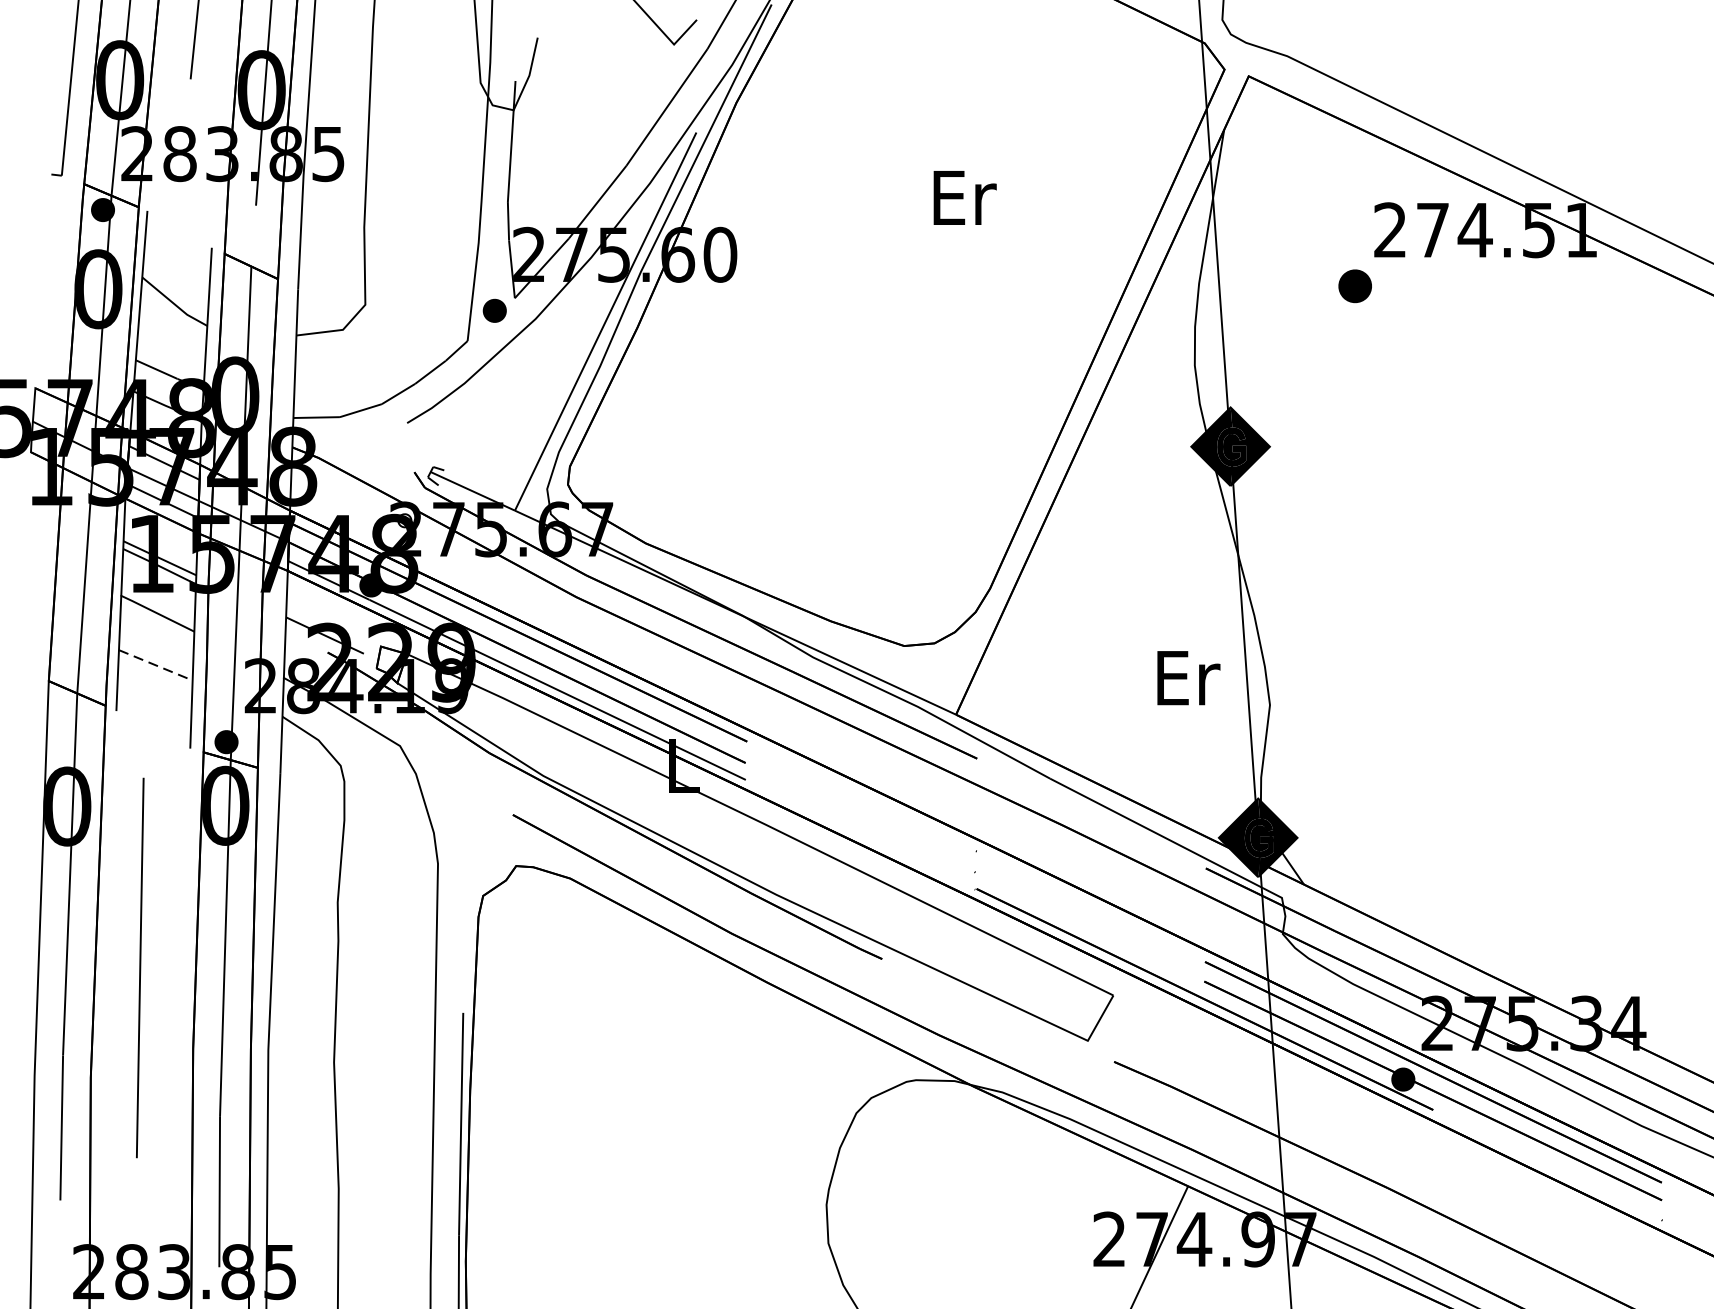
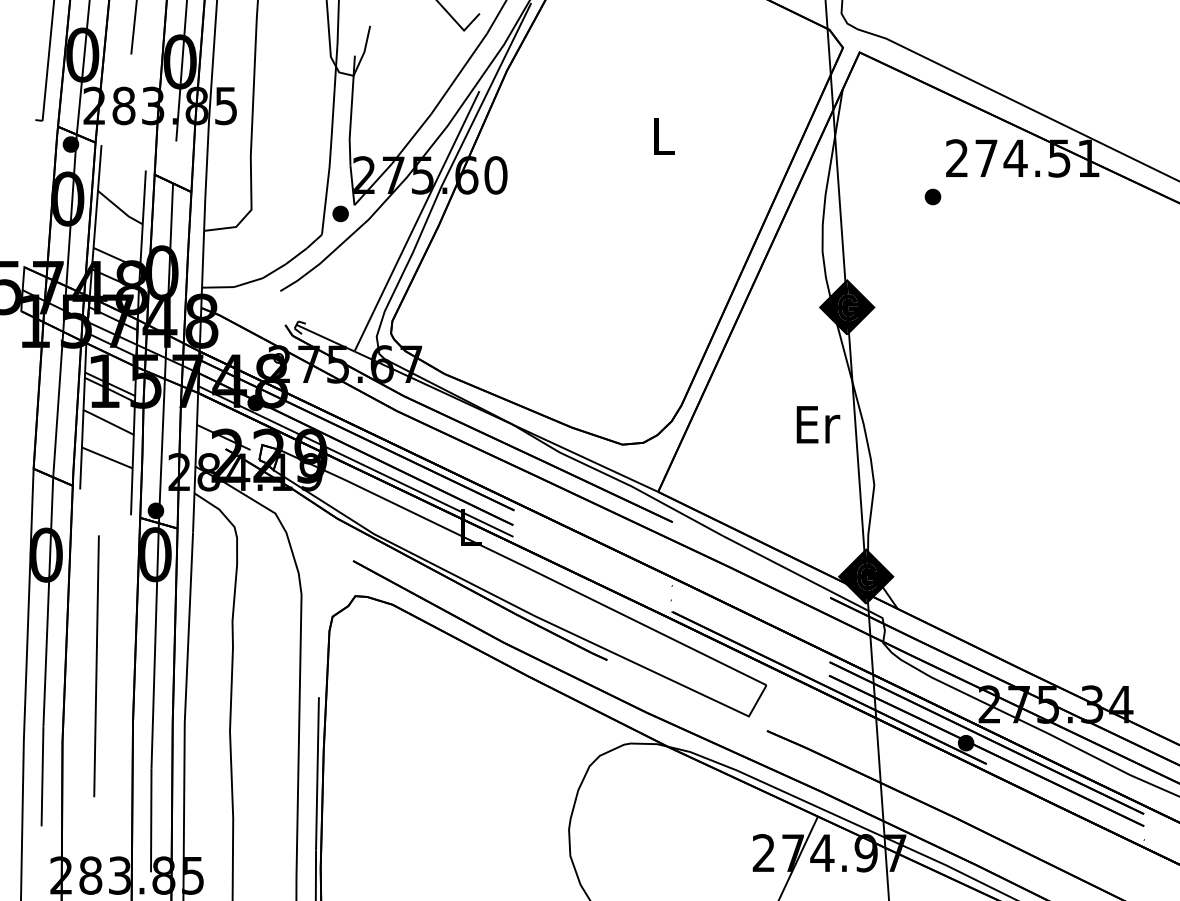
text: (965, 196) -> (664, 135), Er -> L
part: (1354, 285) -> (932, 196), size x0.71
line: (156, 666) -> (107, 458), dashed -> solid
text: (1188, 677) -> (818, 424), moved

